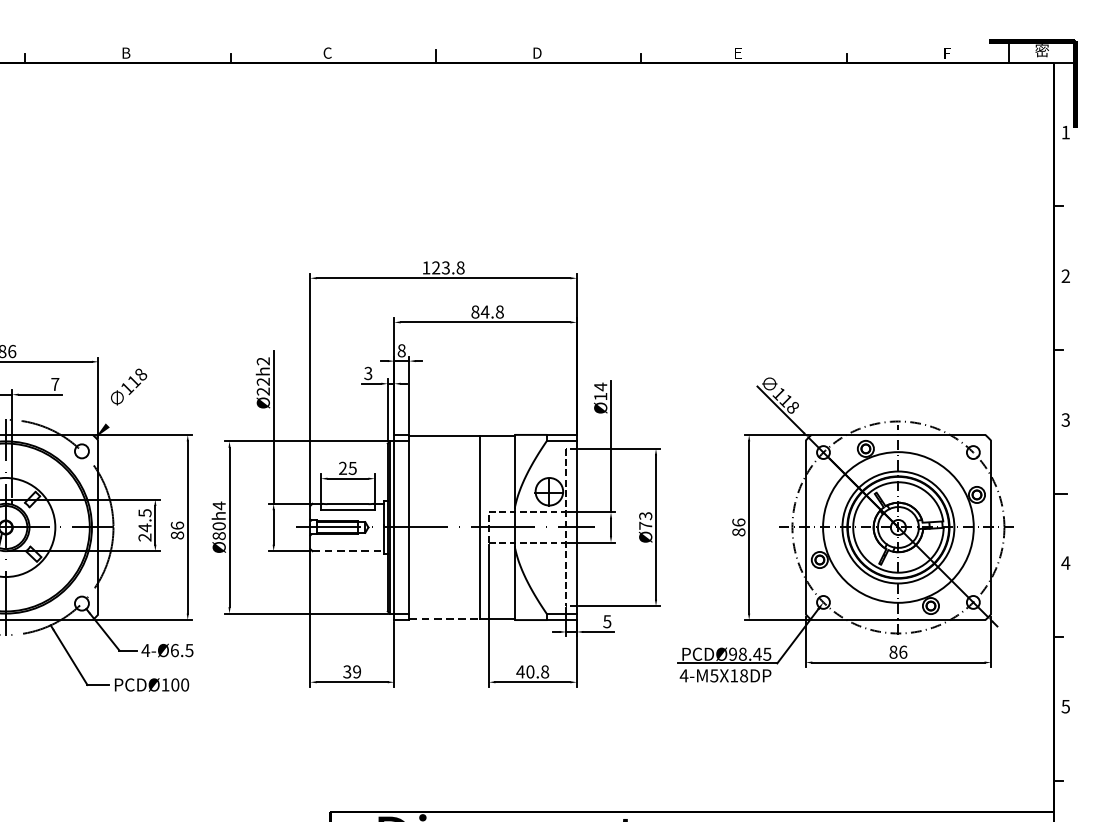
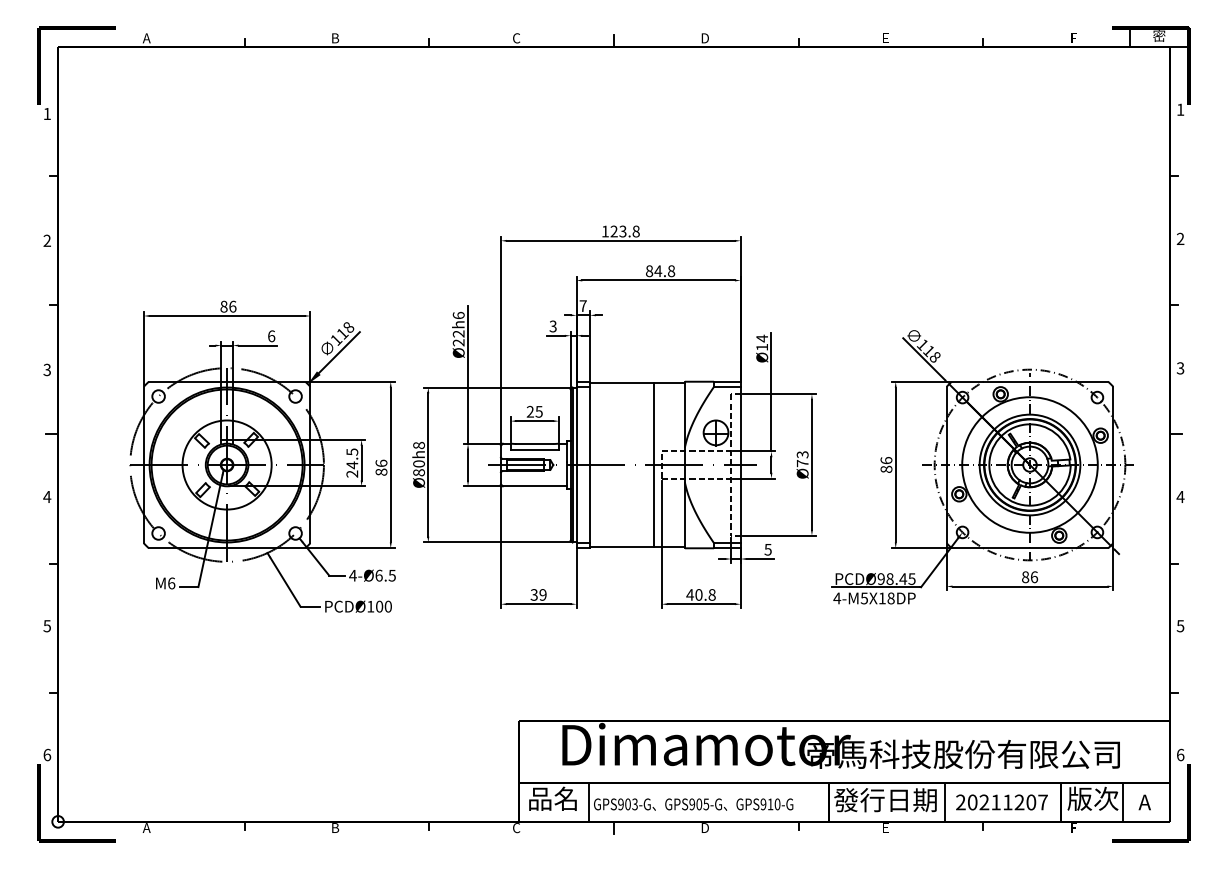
text: (400, 350) -> (582, 305), 8 -> 7
text: (263, 361) -> (458, 315), Ø22h2 -> Ø22h6
text: (55, 384) -> (271, 336), 7 -> 6
line: (129, 402) -> (338, 352), added
text: (218, 505) -> (418, 445), Ø80h4 -> Ø80h8
line: (347, 551) -> (534, 486), dashed -> solid
line: (445, 619) -> (622, 547), dashed -> solid

